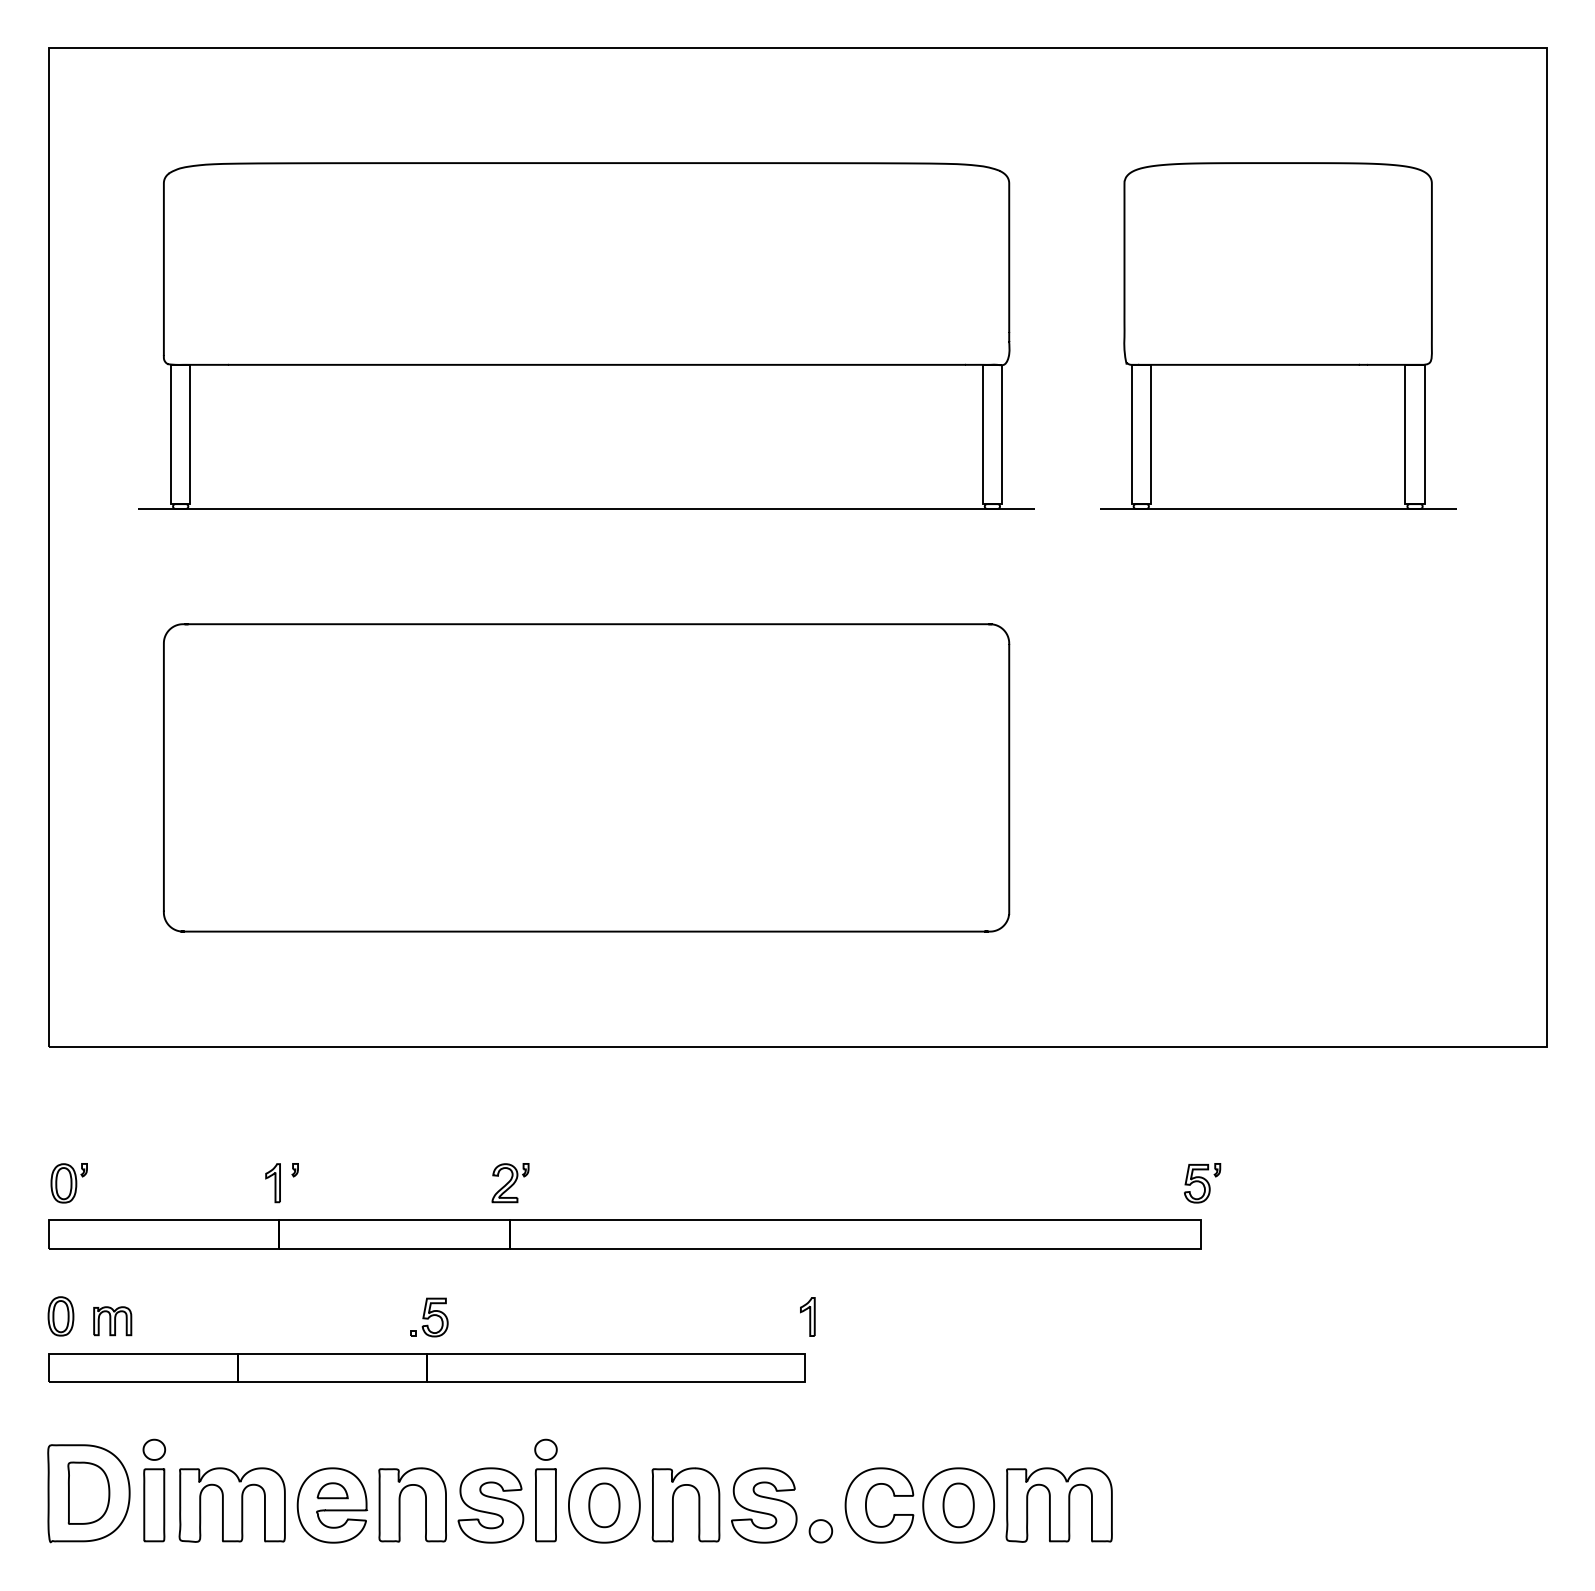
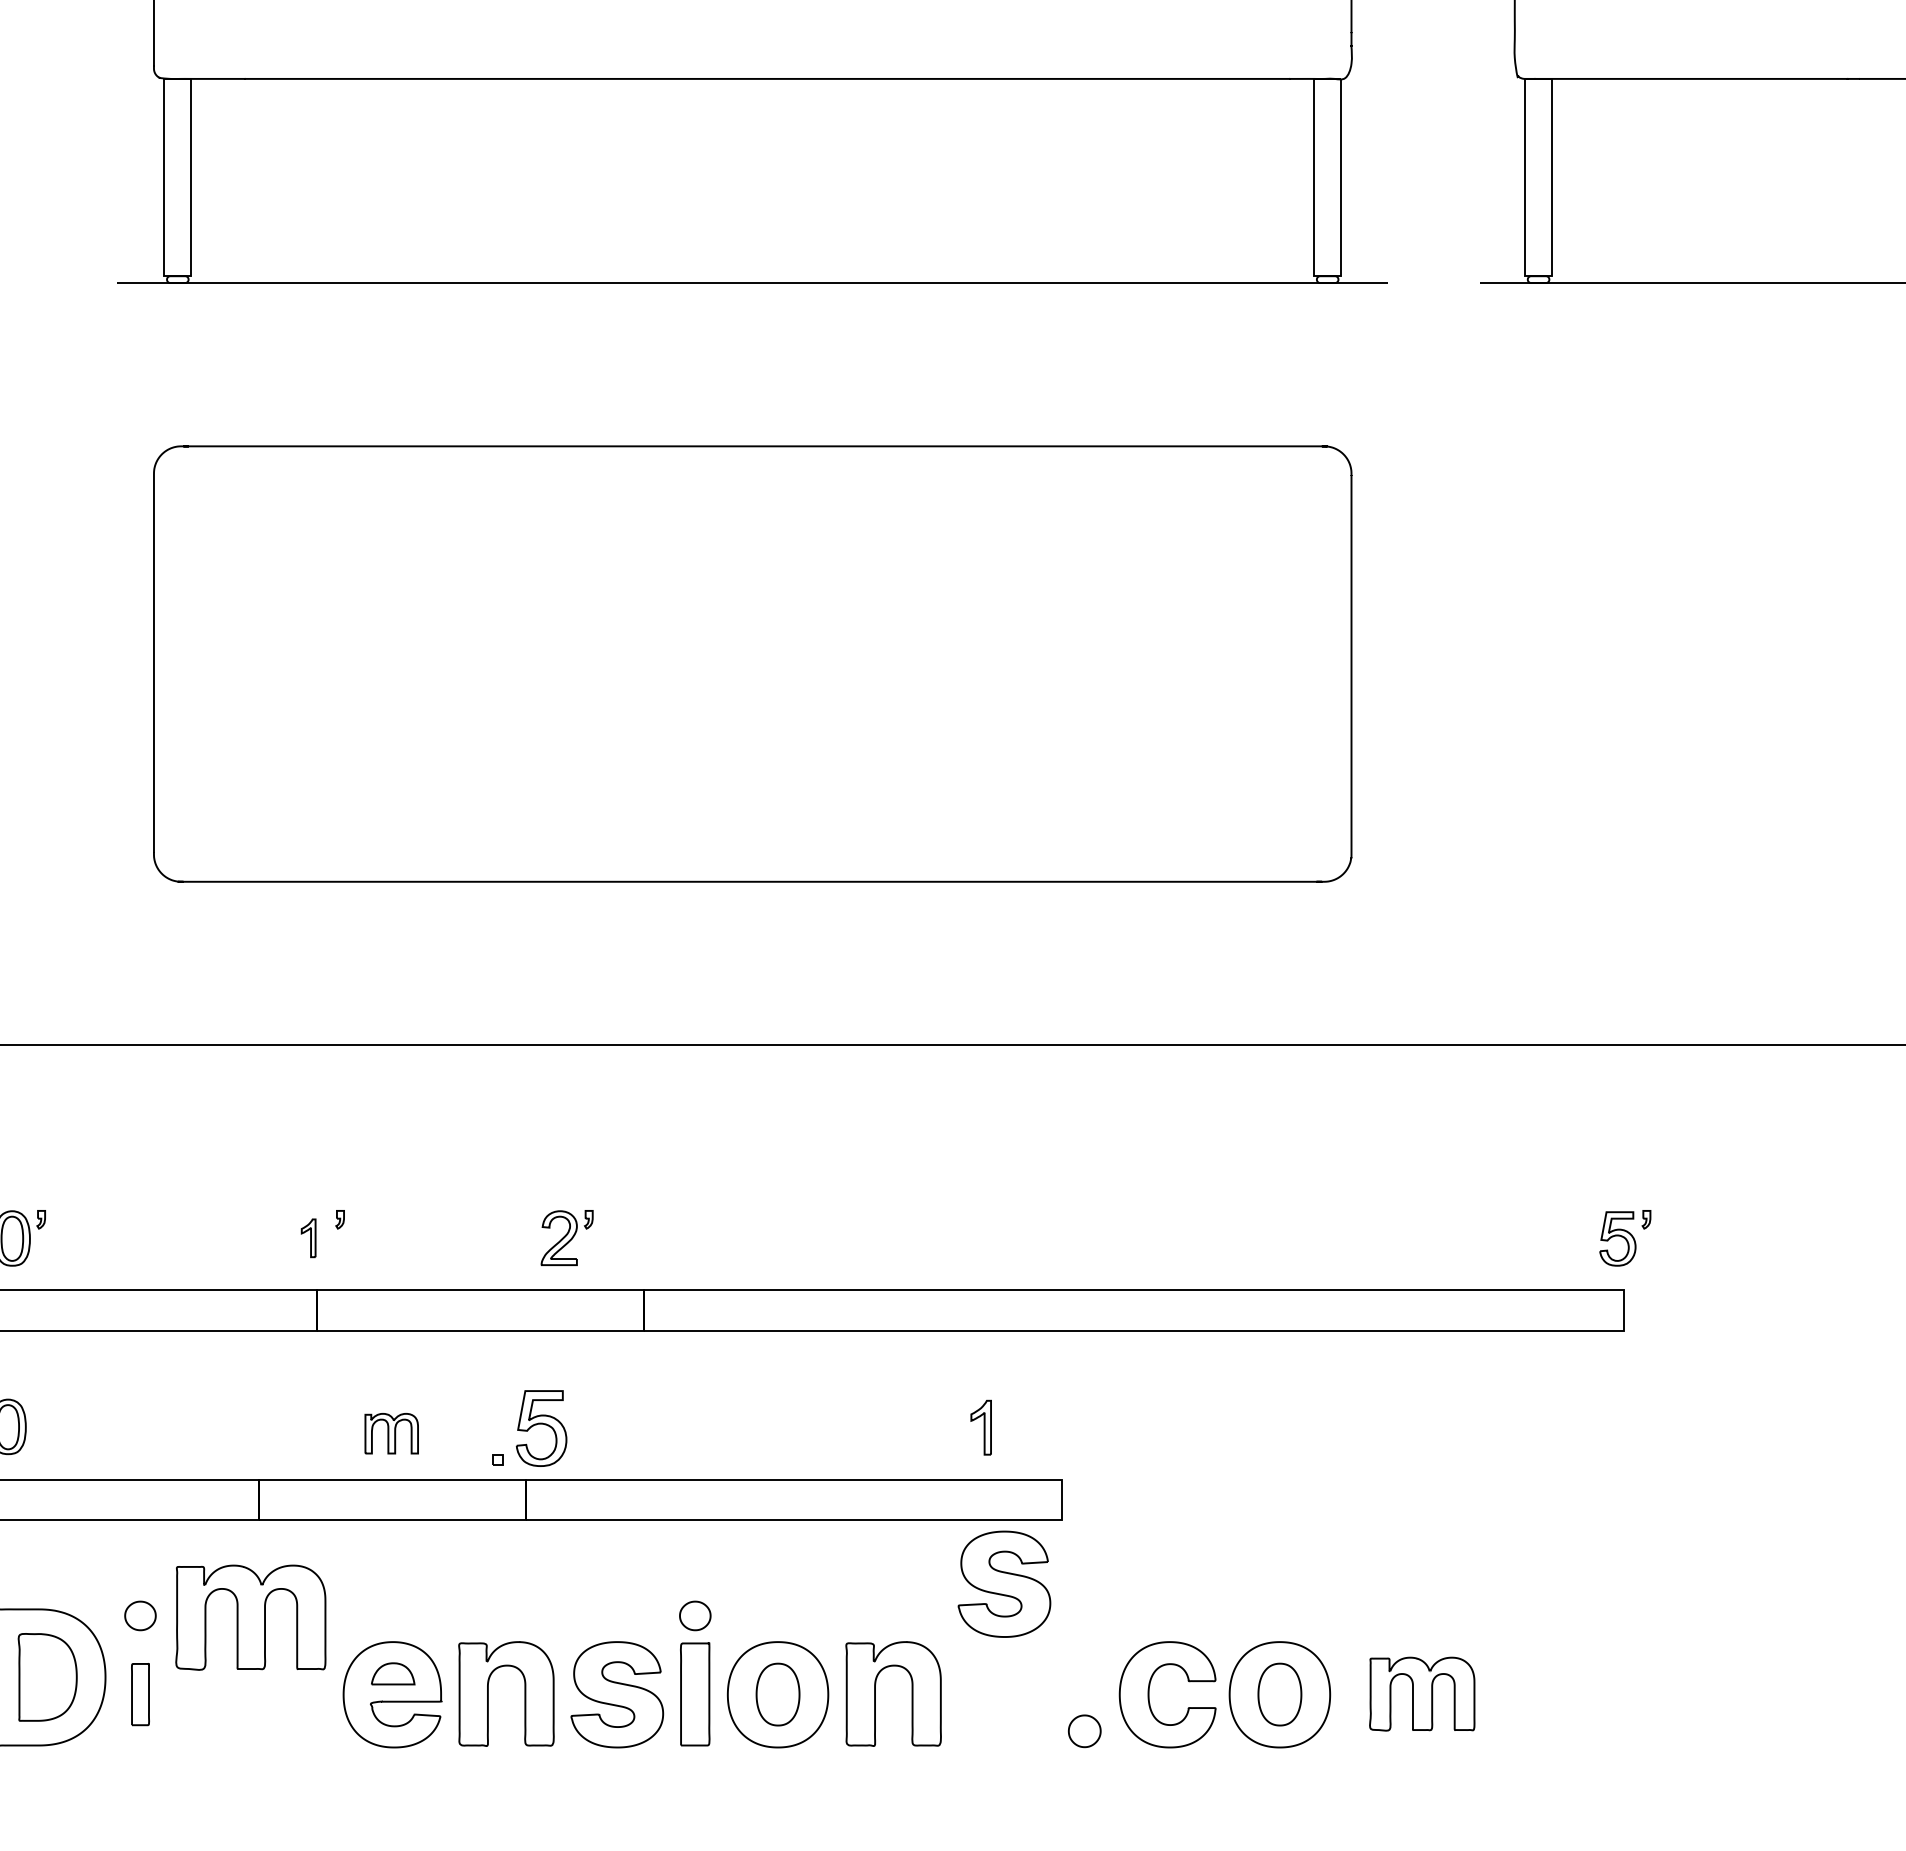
part: (272, 1183) -> (307, 1238), size x0.7
part: (510, 1183) -> (567, 1238), moved
part: (807, 1316) -> (980, 1427), moved
part: (429, 1317) -> (530, 1428), size x1.4
part: (112, 1321) -> (391, 1434), moved
part: (231, 1504) -> (249, 1616), moved
part: (1058, 1504) -> (1421, 1693), size x0.7
part: (154, 1505) -> (140, 1694), size x0.6
part: (764, 1505) -> (1004, 1584), moved

